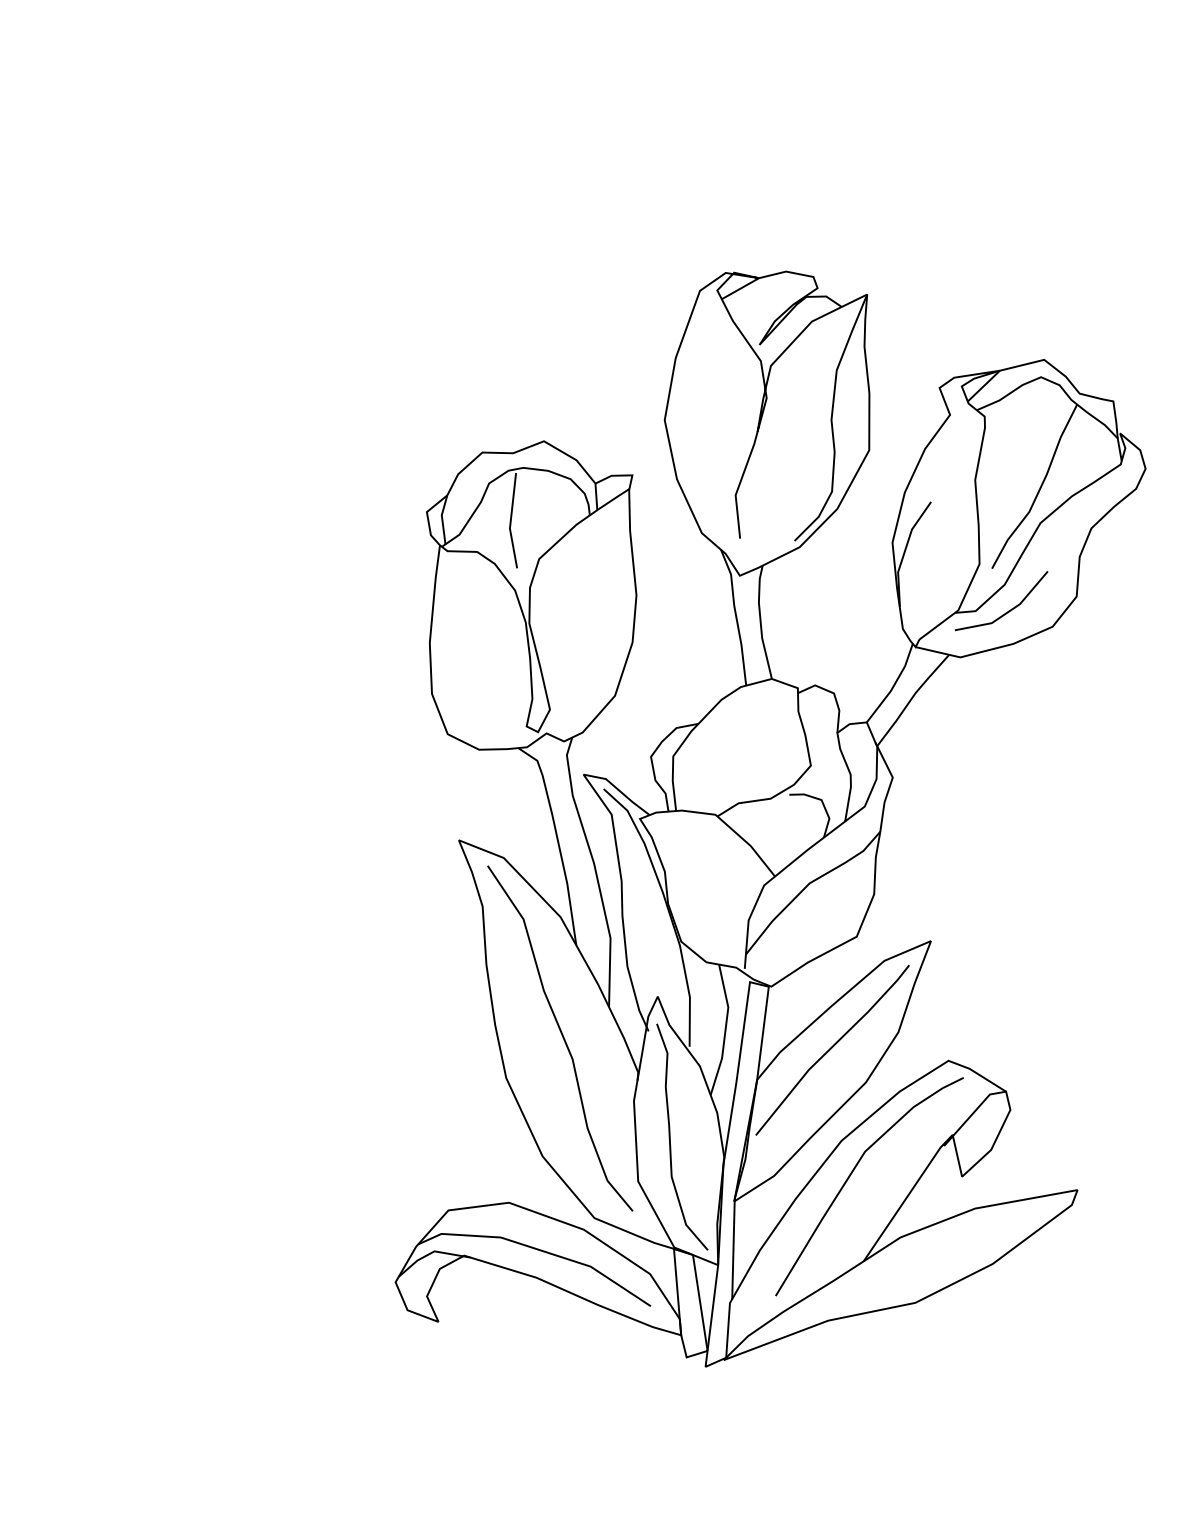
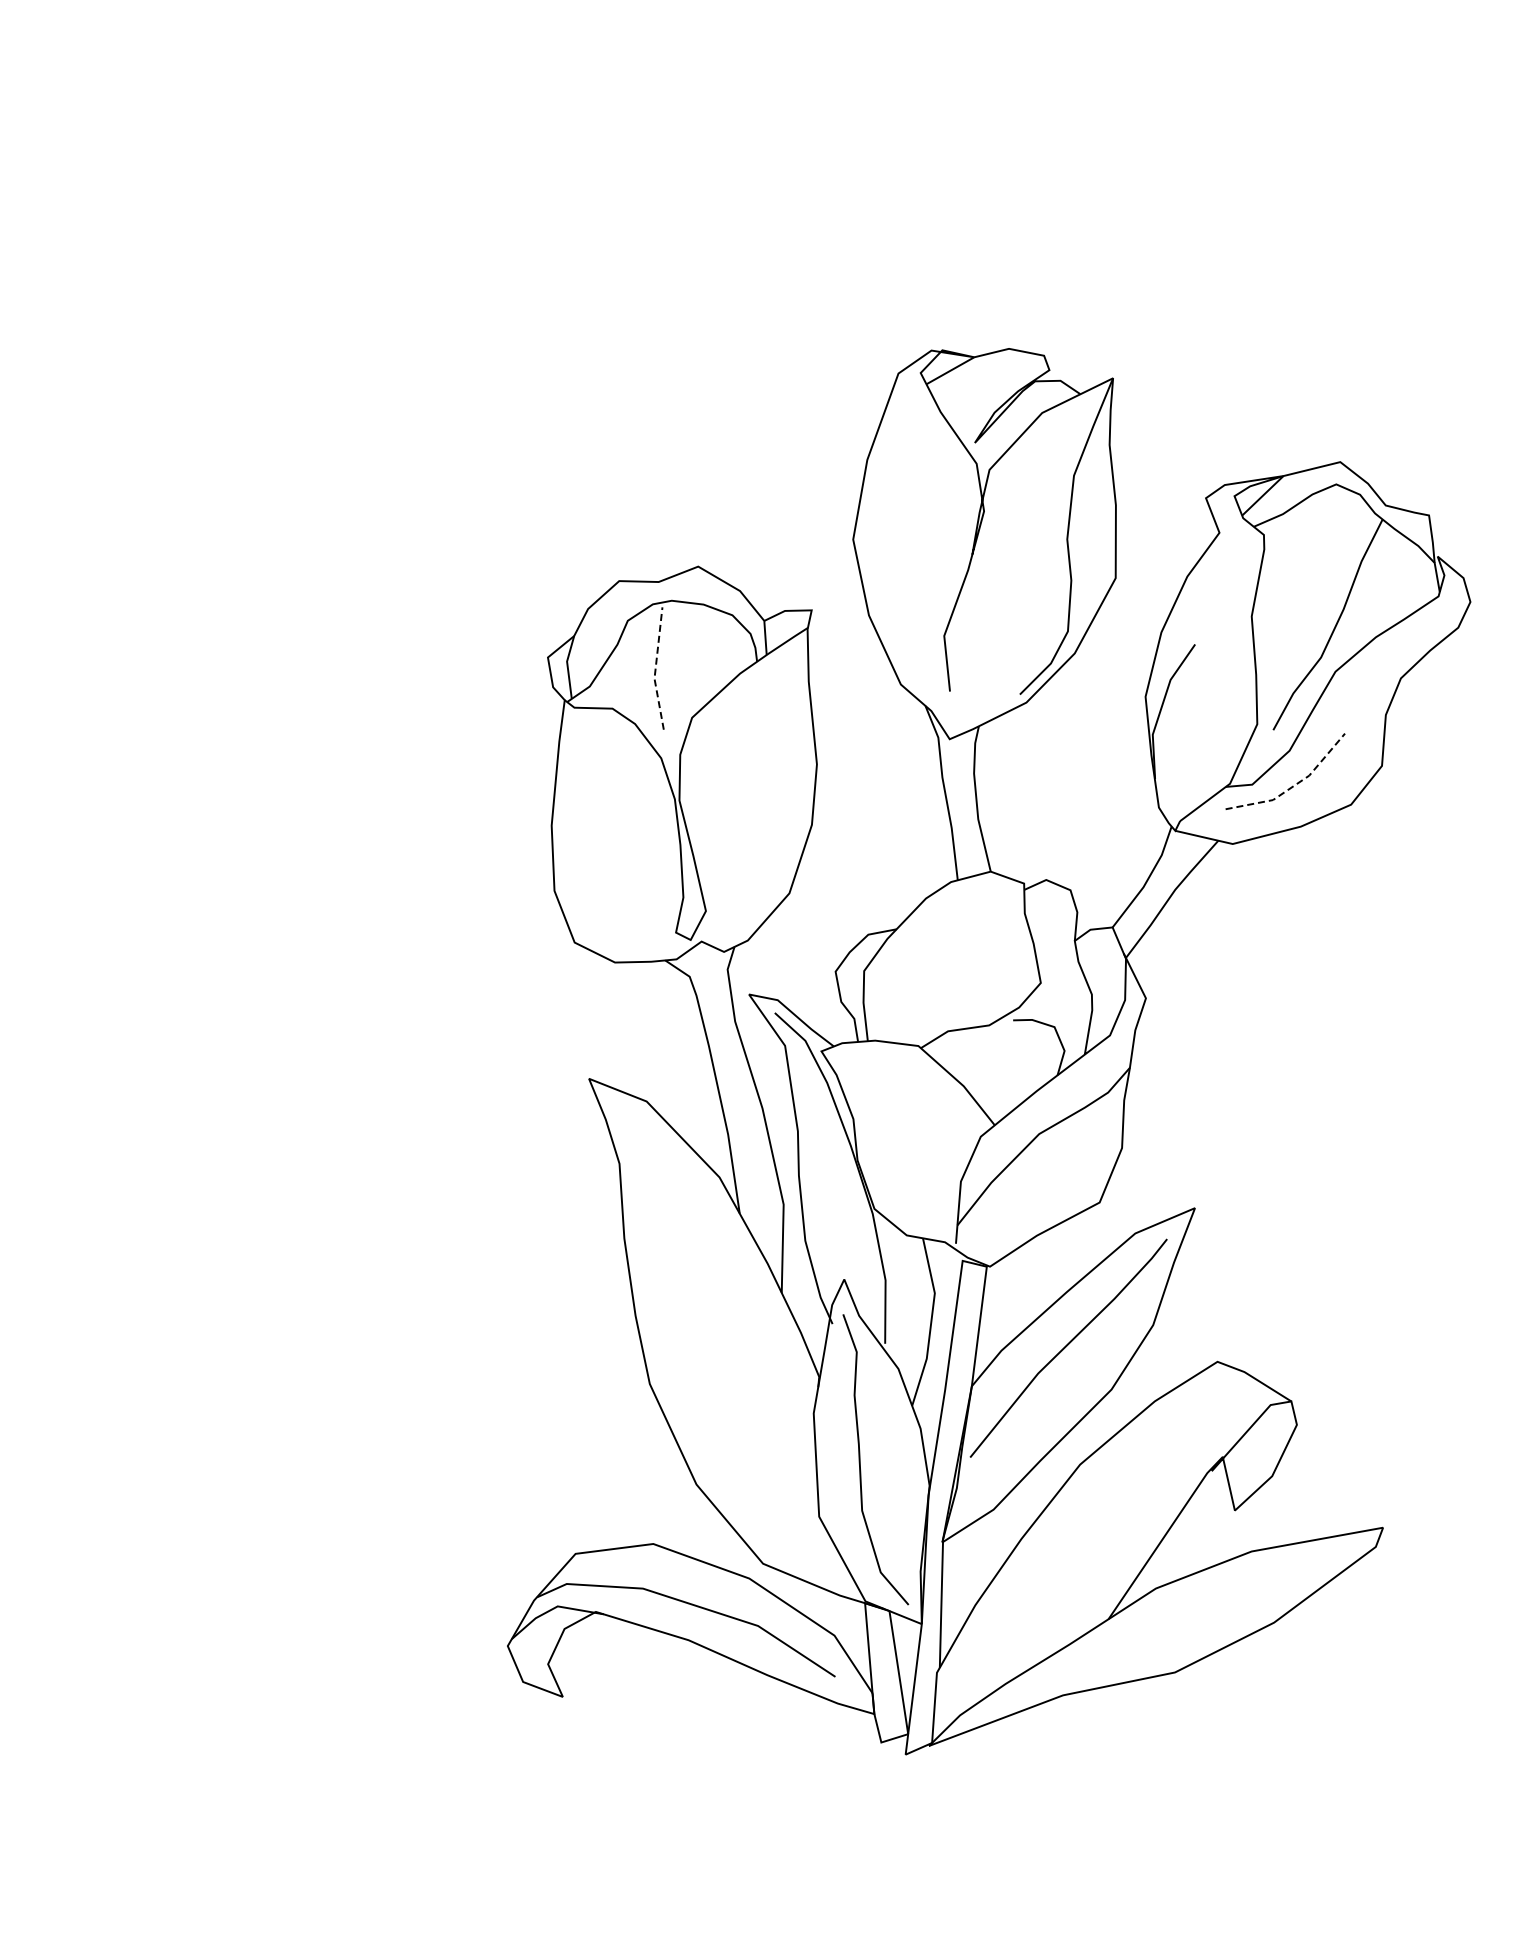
line: (510, 520) -> (655, 668), solid -> dashed
line: (1008, 611) -> (1294, 785), solid -> dashed
curve: (562, 1037) -> (722, 1332), removed
curve: (851, 1174) -> (1093, 1507), removed

